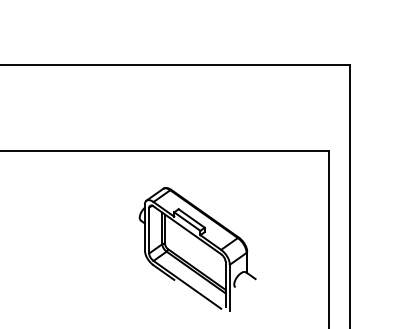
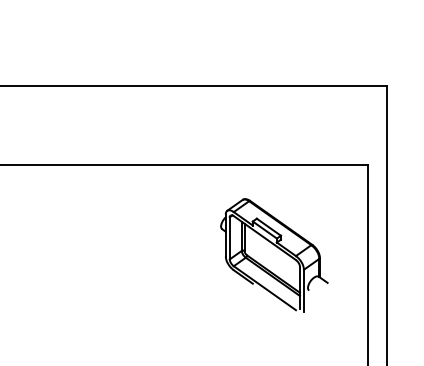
part: (197, 249) -> (274, 255), moved

